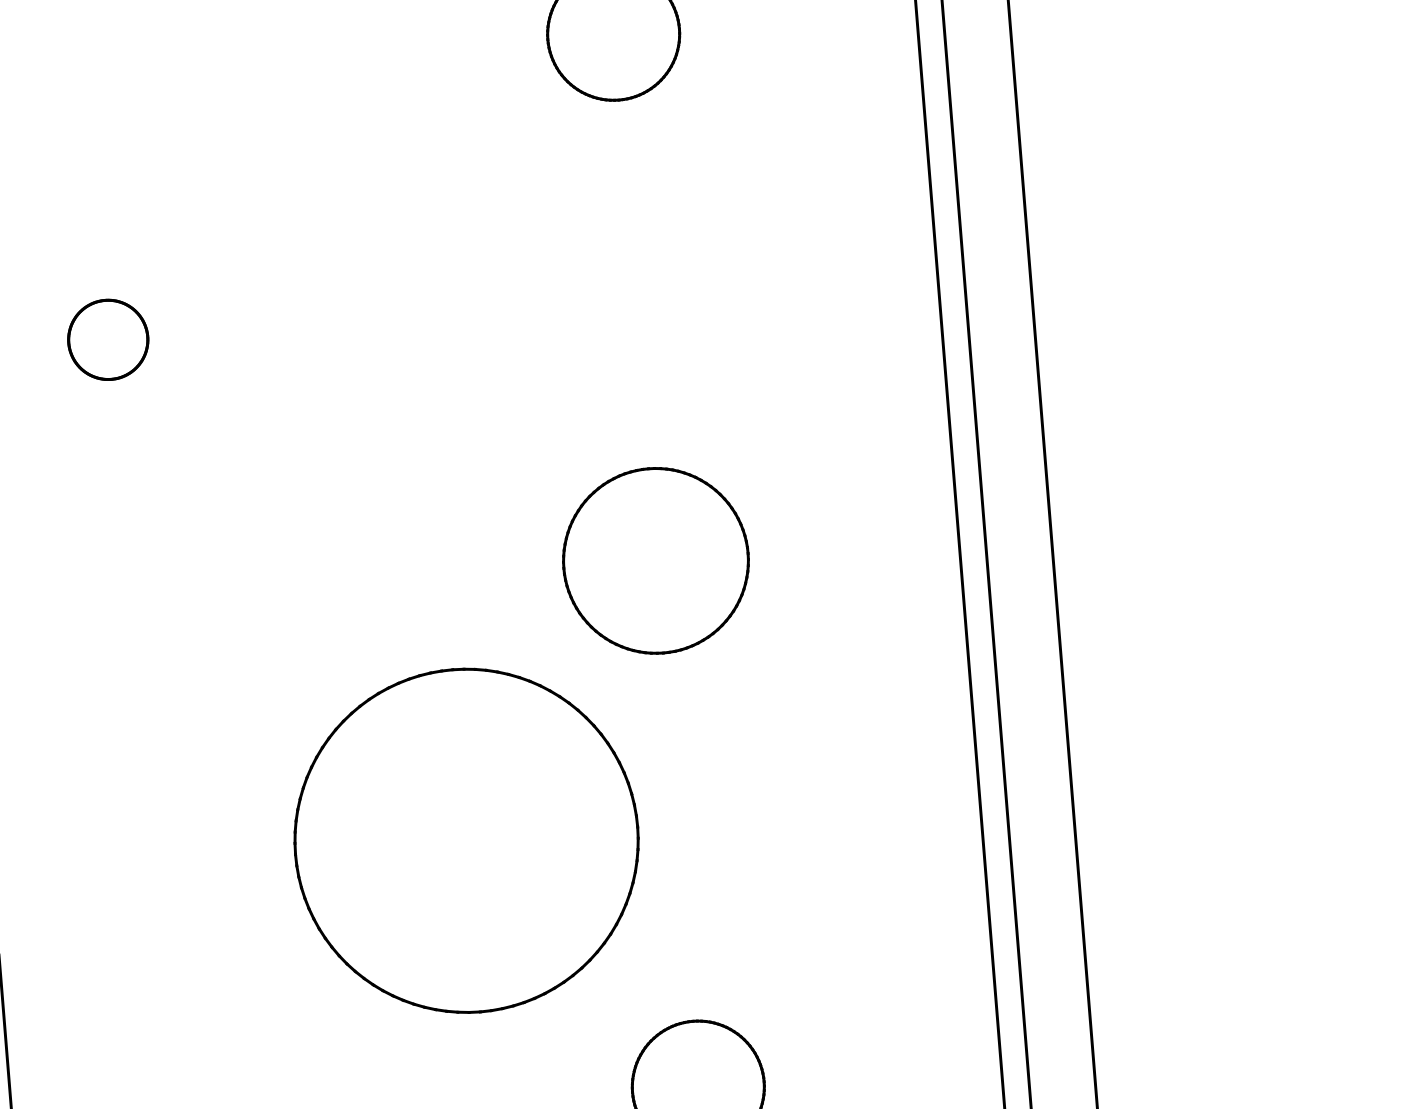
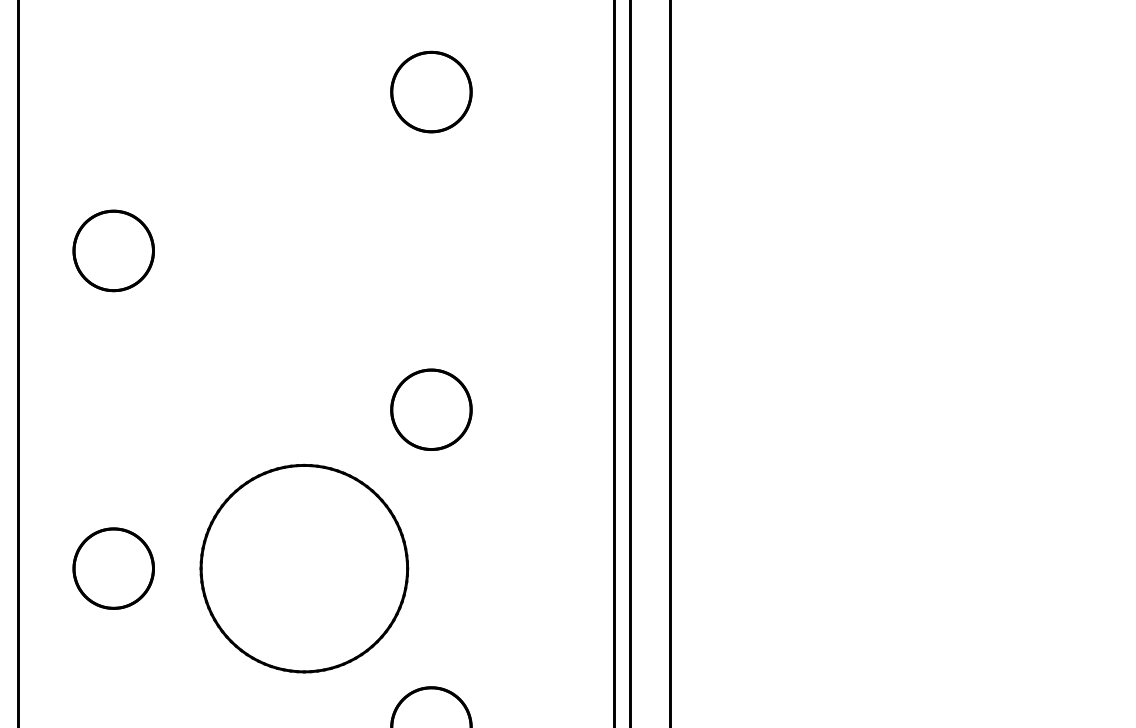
part: (107, 339) -> (113, 250), size x1.67
part: (656, 560) -> (431, 409), size x0.71
part: (150, 866) -> (113, 568), added

